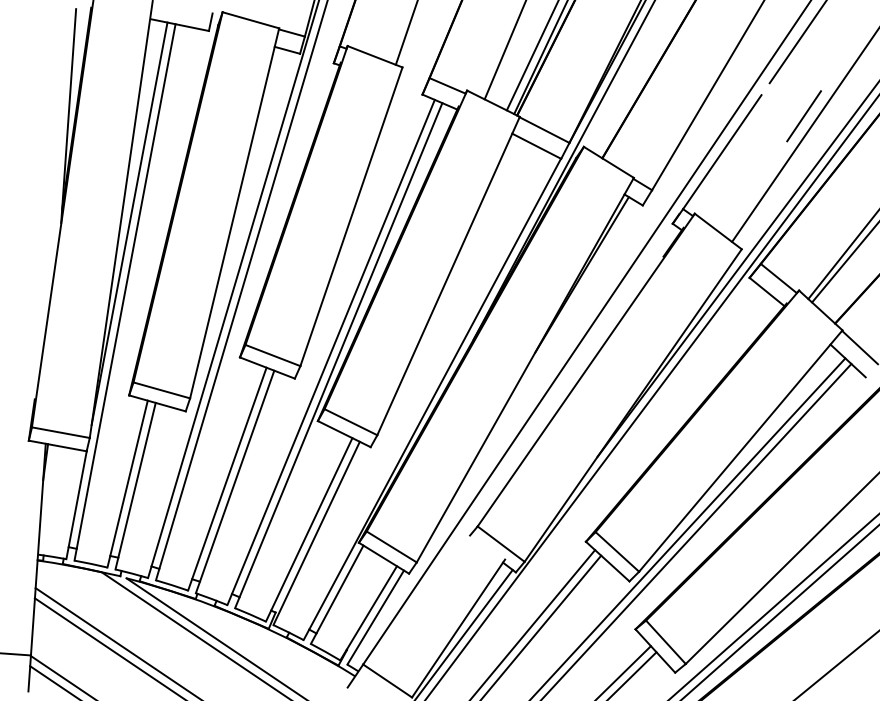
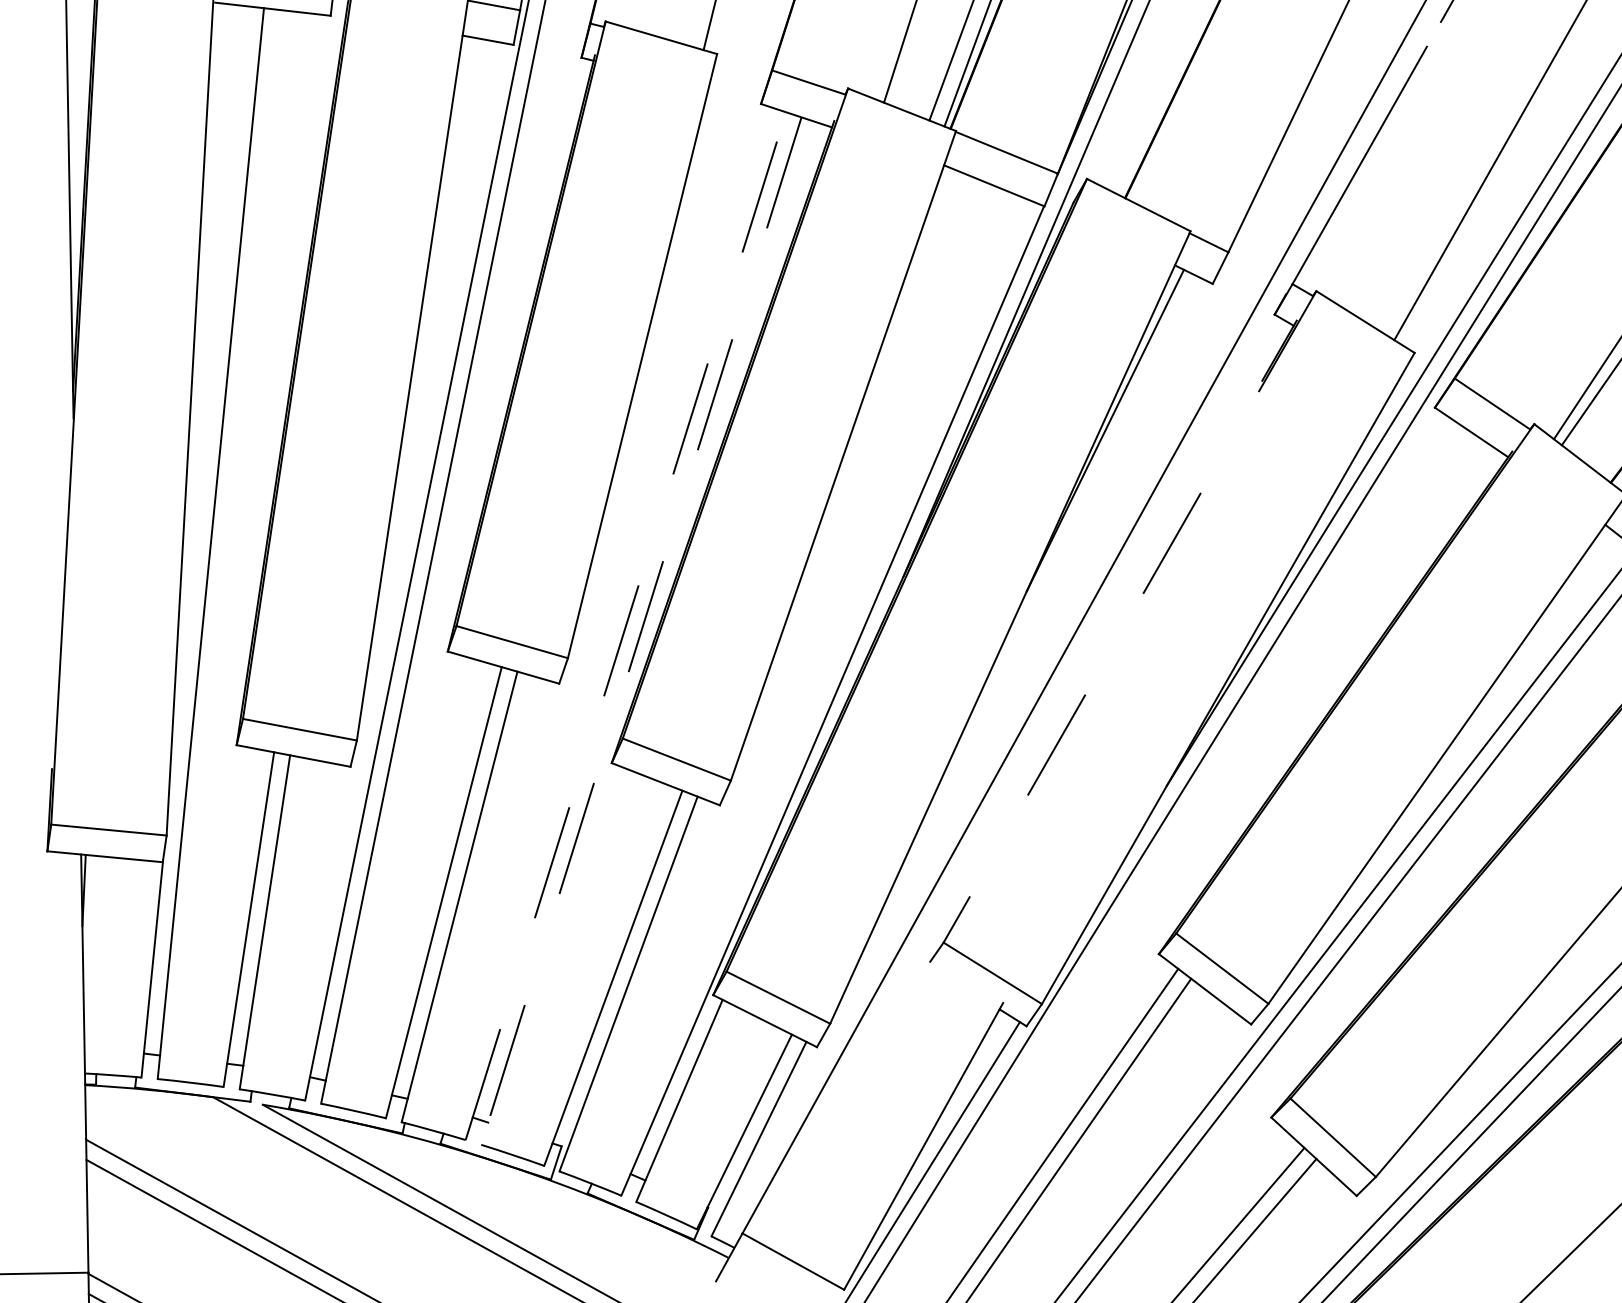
line: (803, 116) -> (1513, 81), removed
line: (129, 223) -> (207, 407), removed
line: (331, 352) -> (626, 626), solid -> dashed
line: (338, 355) -> (640, 630), solid -> dashed
line: (585, 370) -> (1128, 617), solid -> dashed

